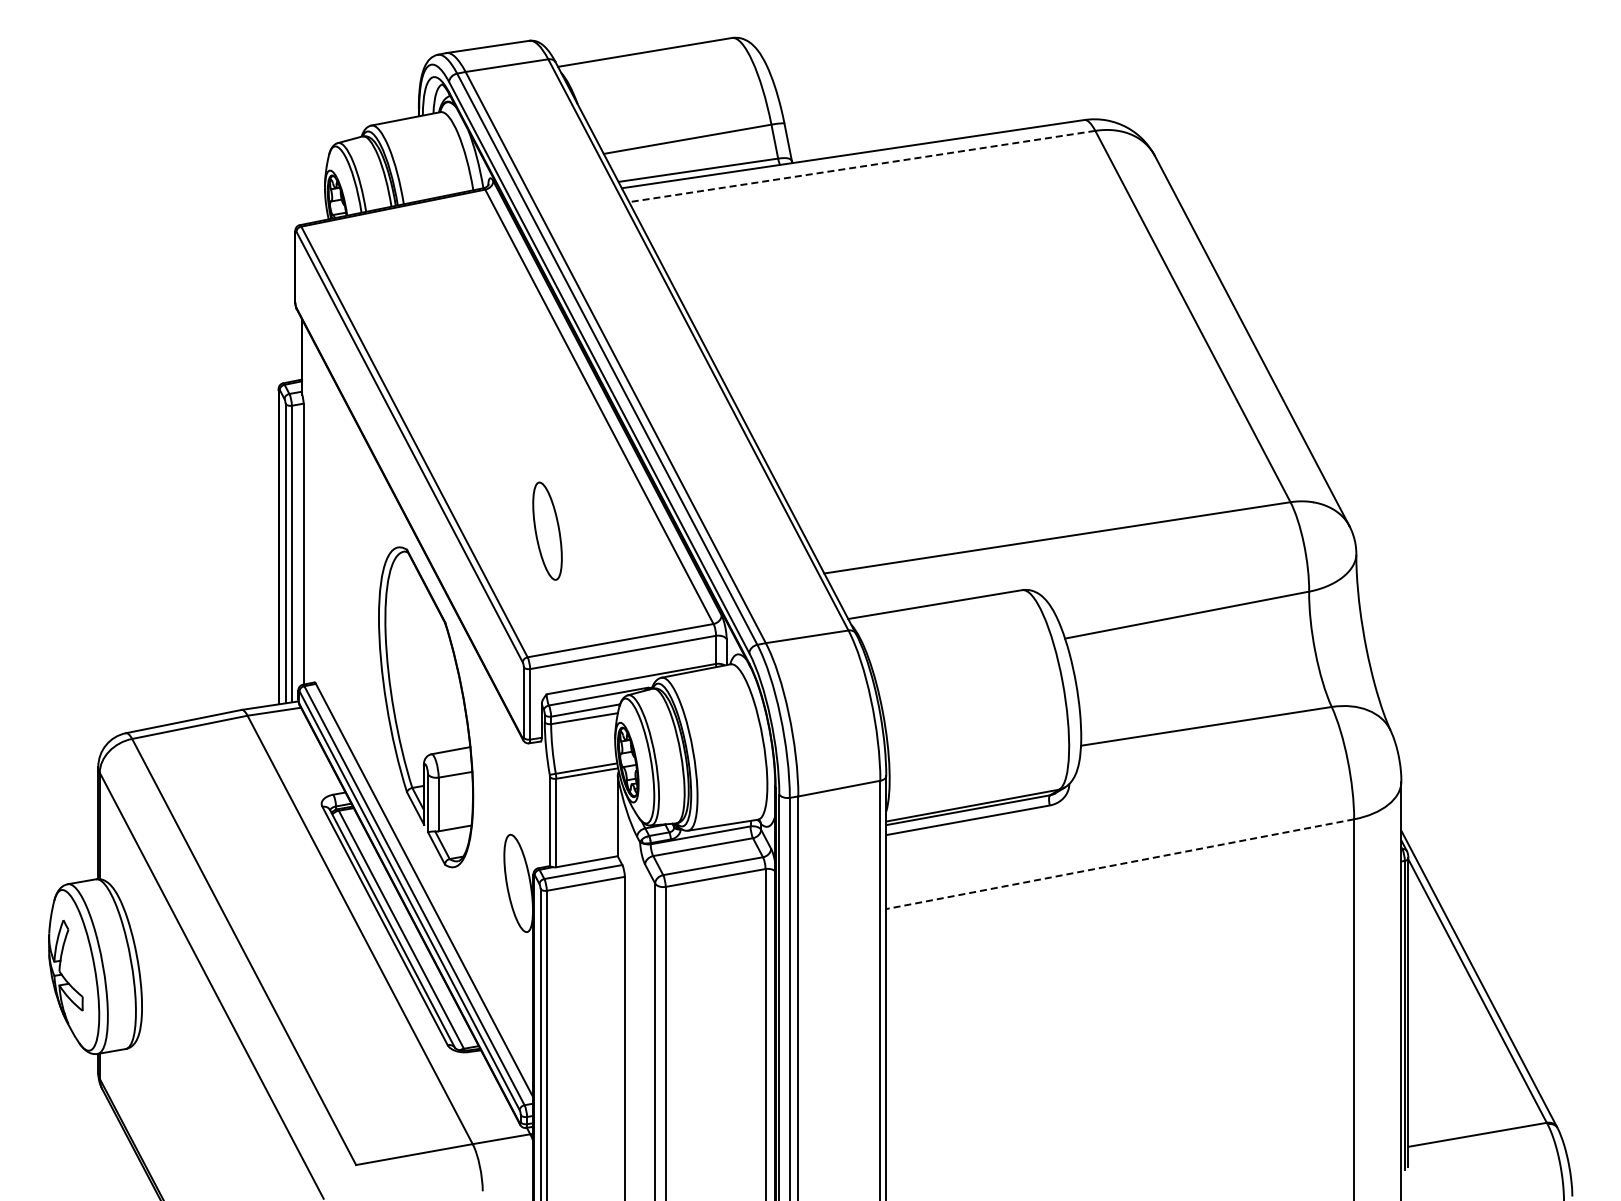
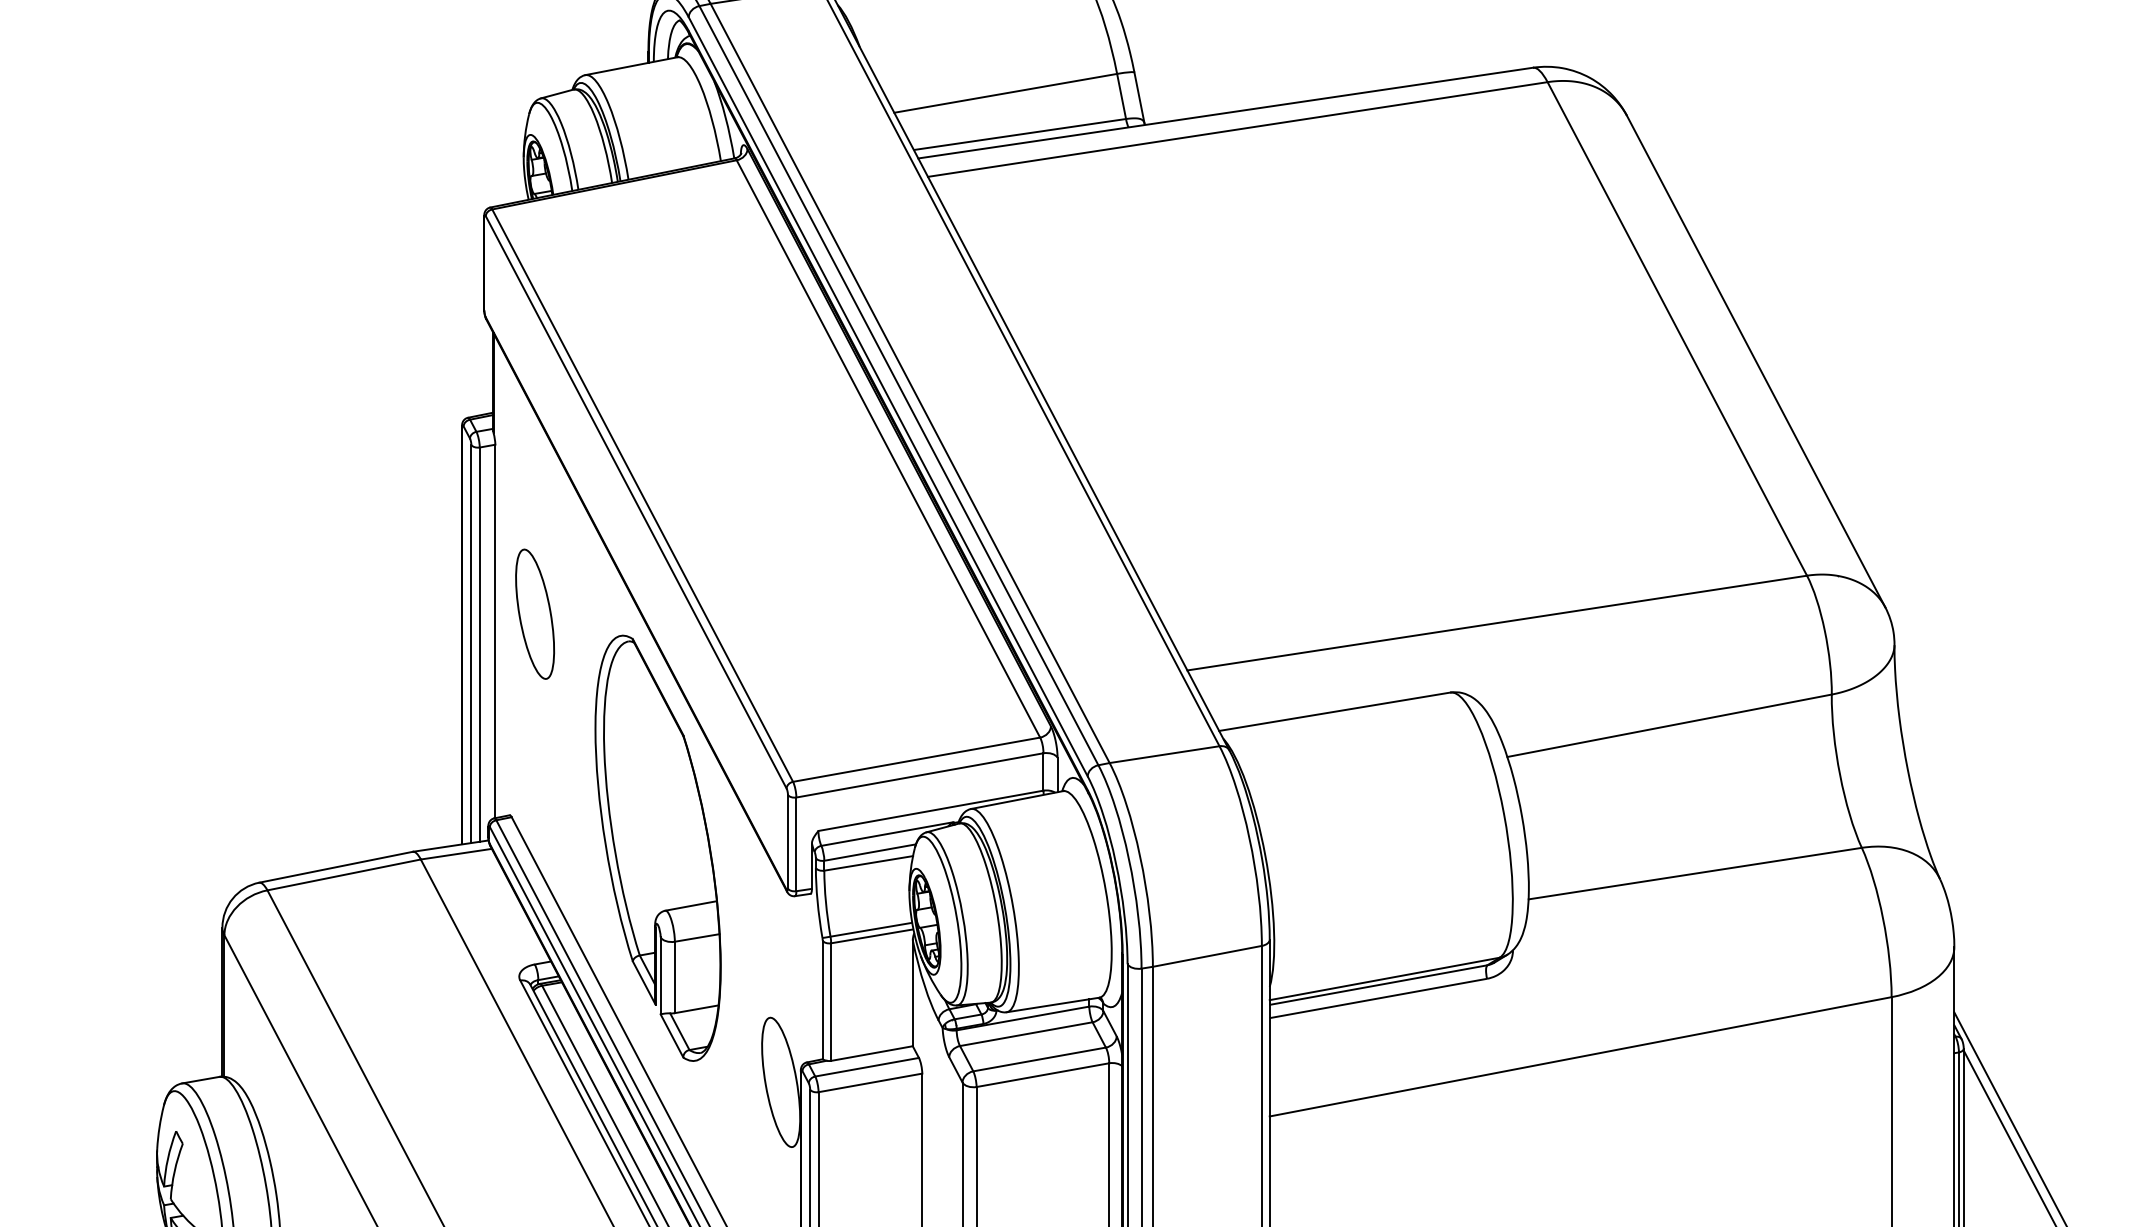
line: (862, 166) -> (1238, 129), dashed -> solid
part: (547, 530) -> (535, 613), moved
line: (1119, 864) -> (1579, 1057), dashed -> solid

